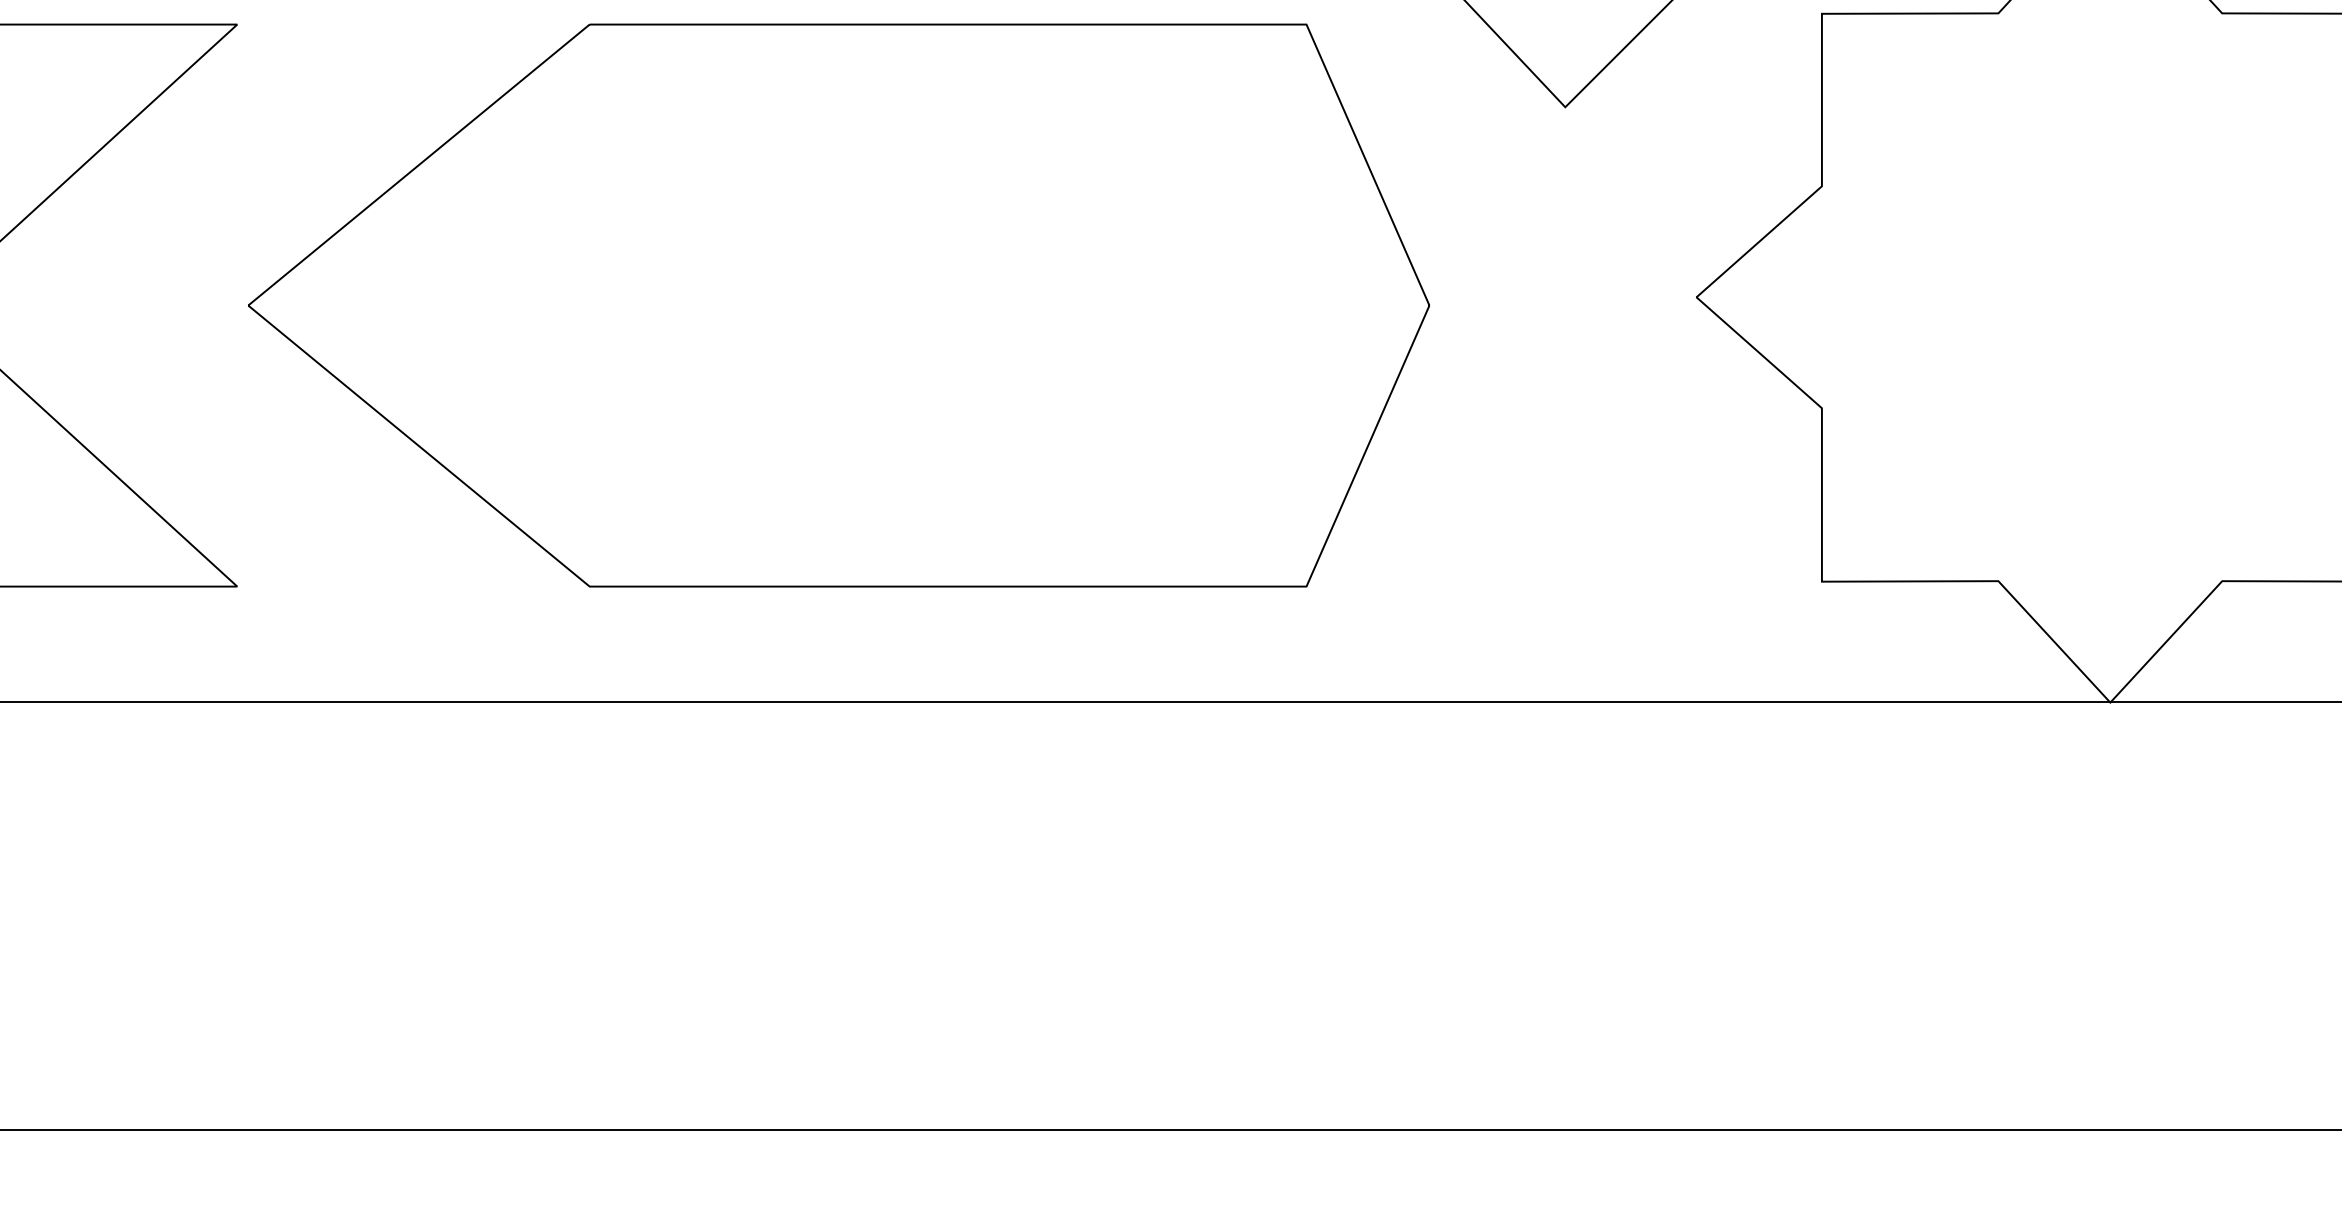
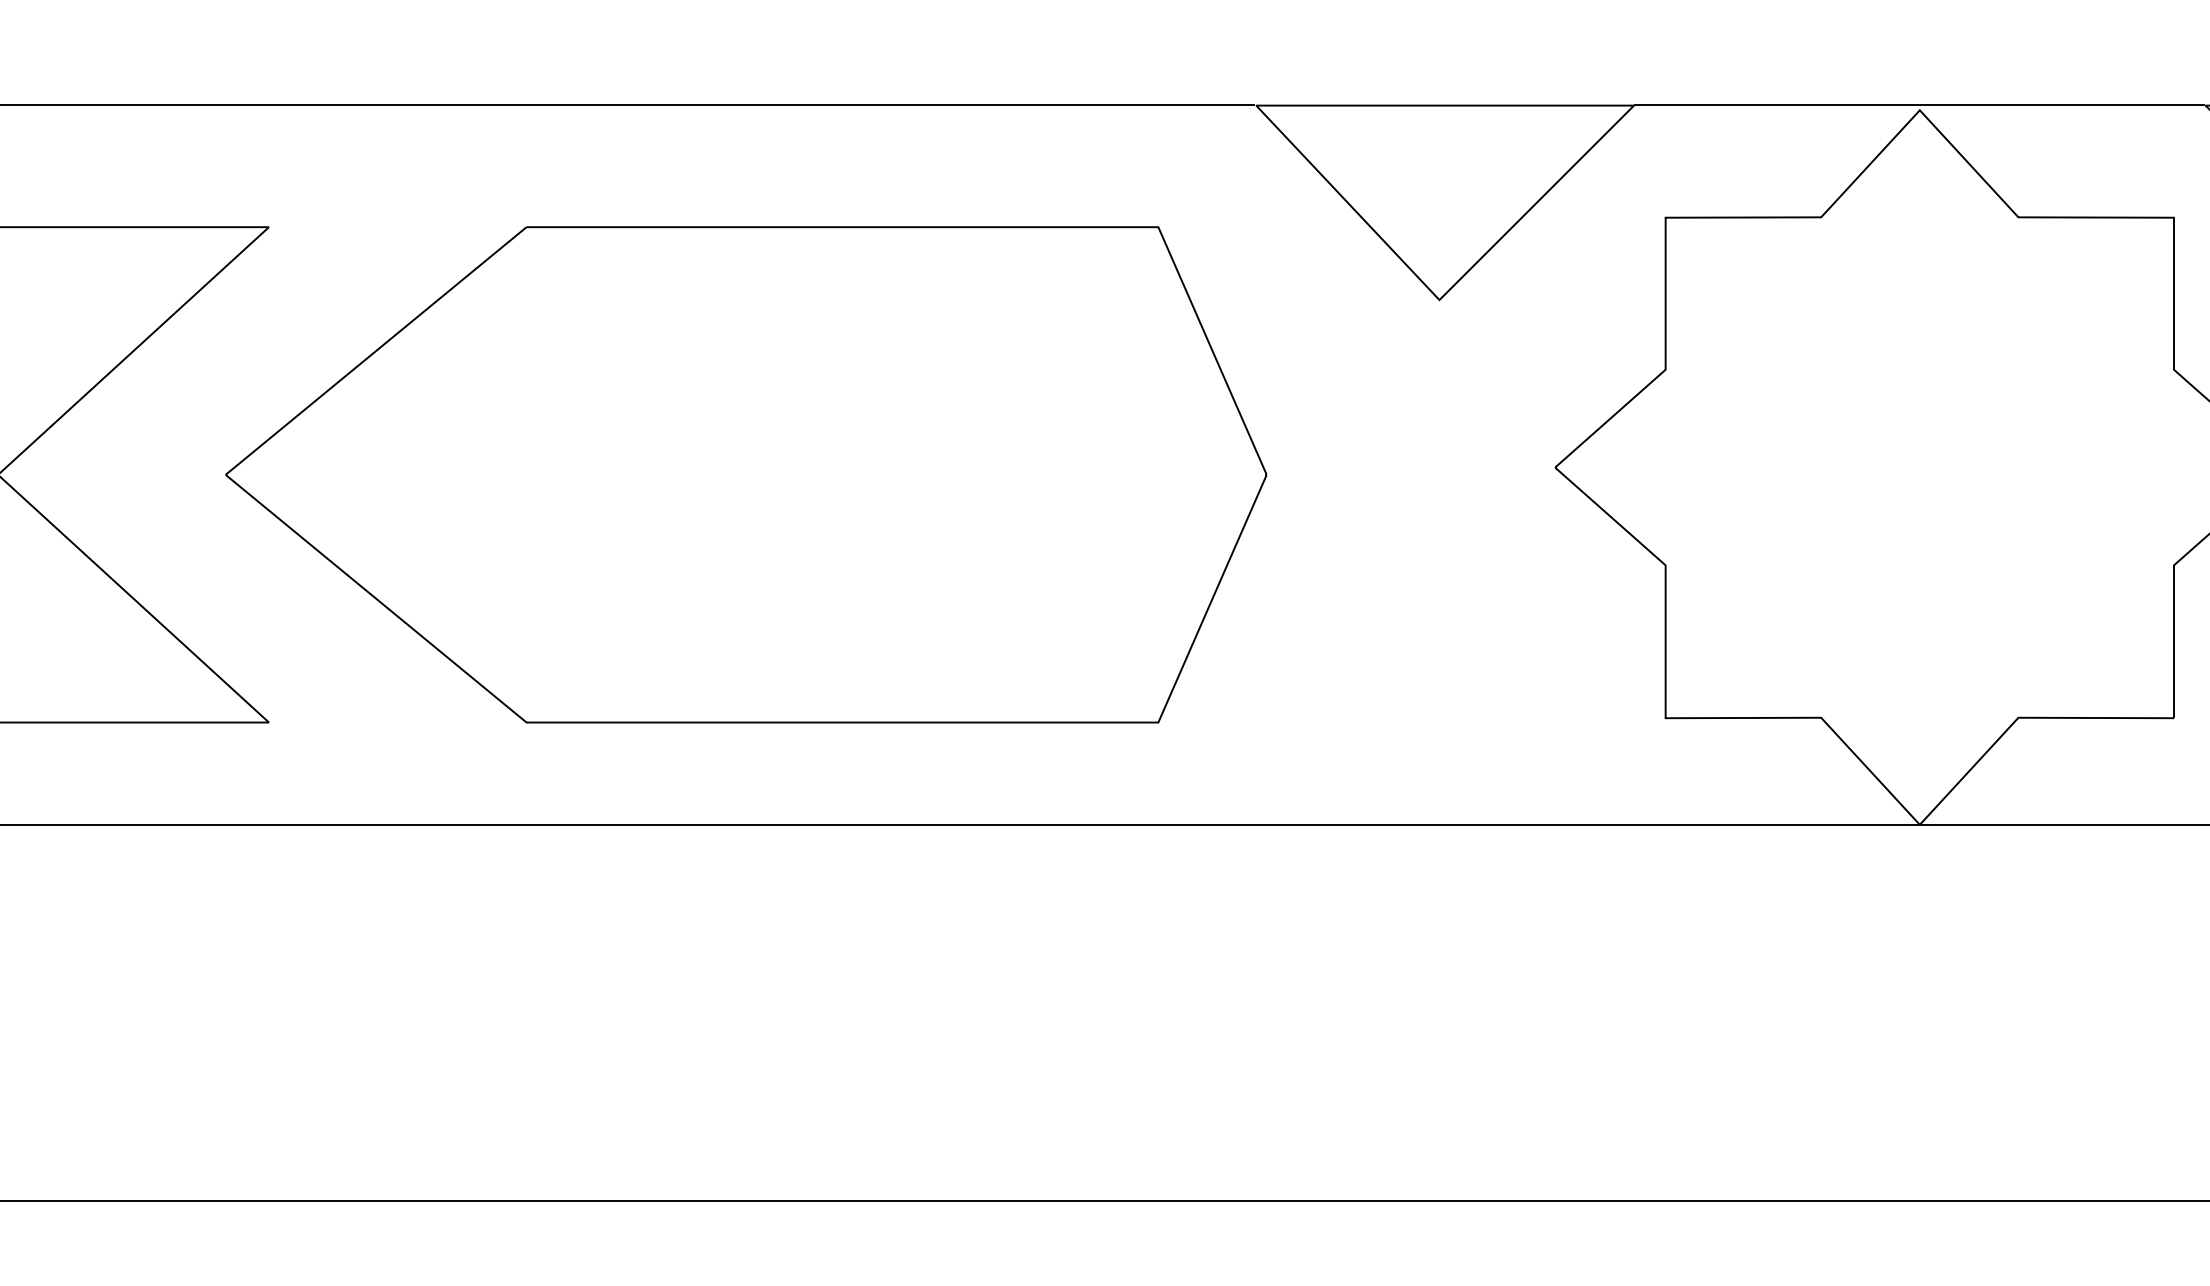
part: (839, 305) -> (746, 474), moved

